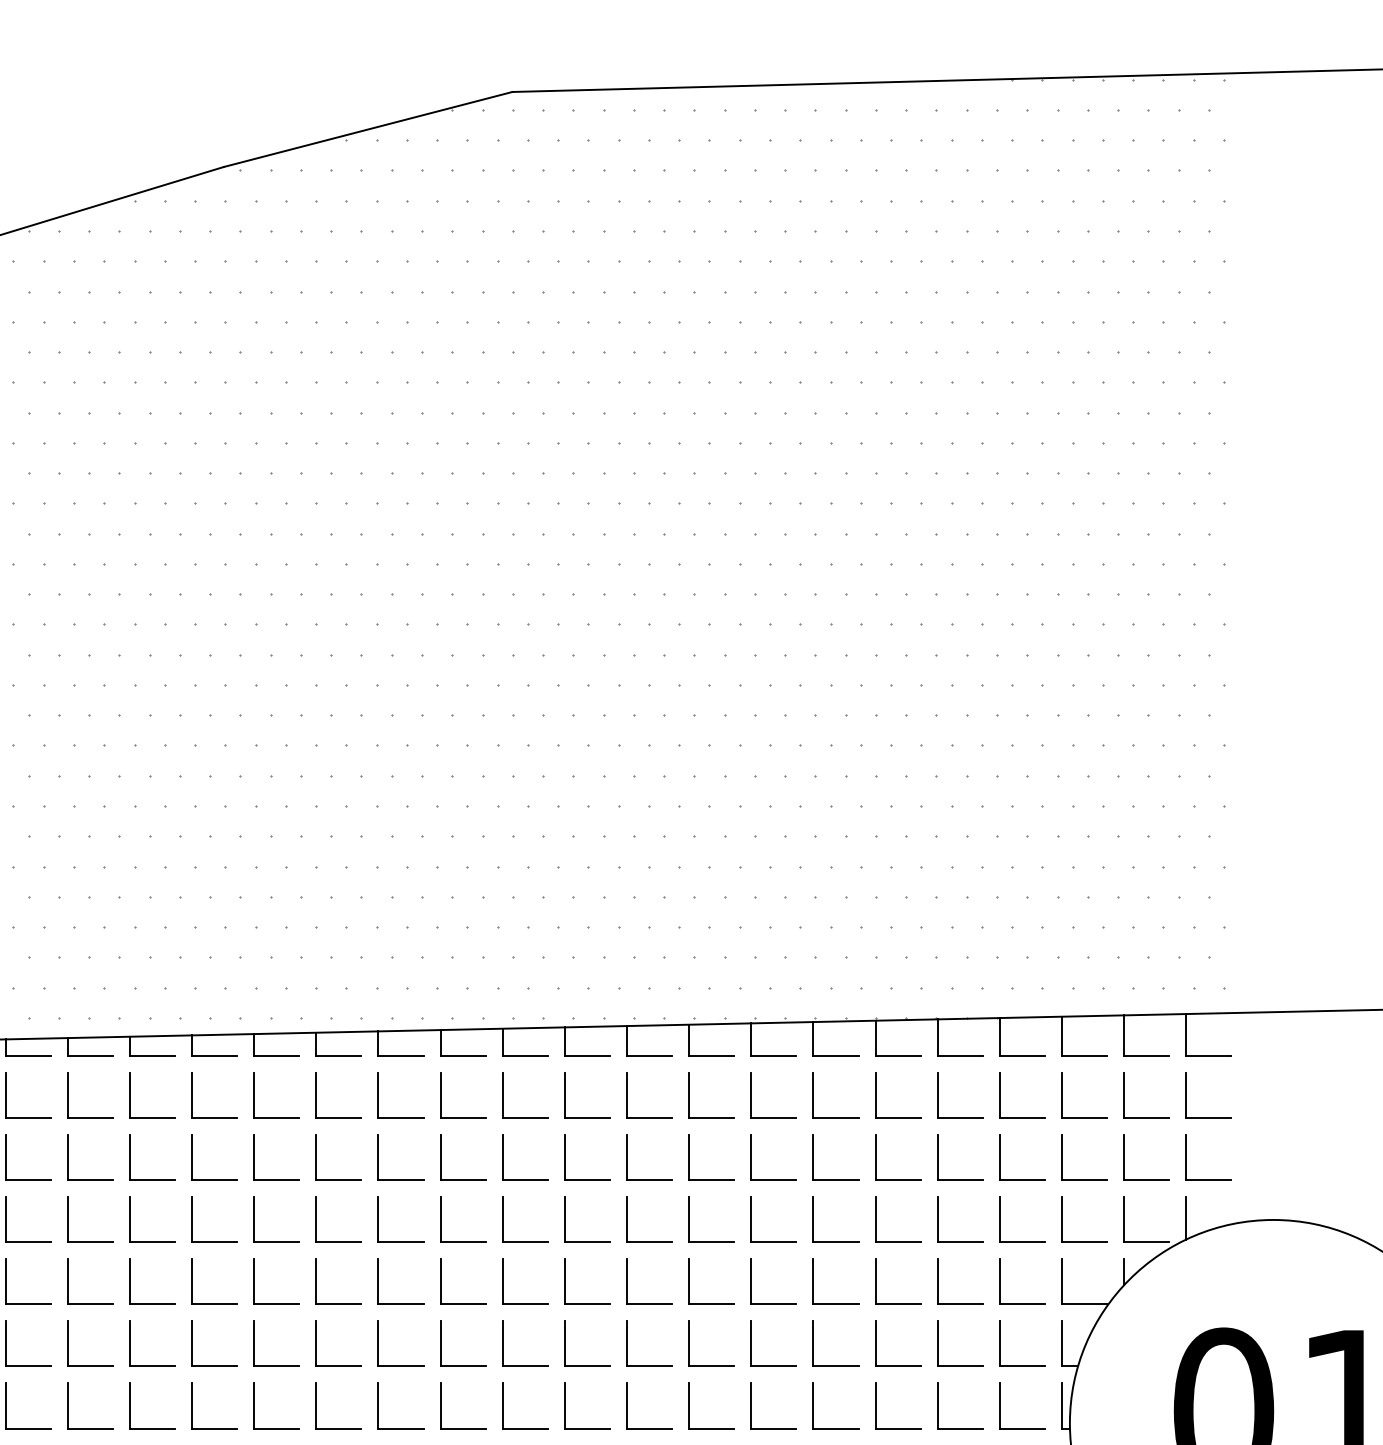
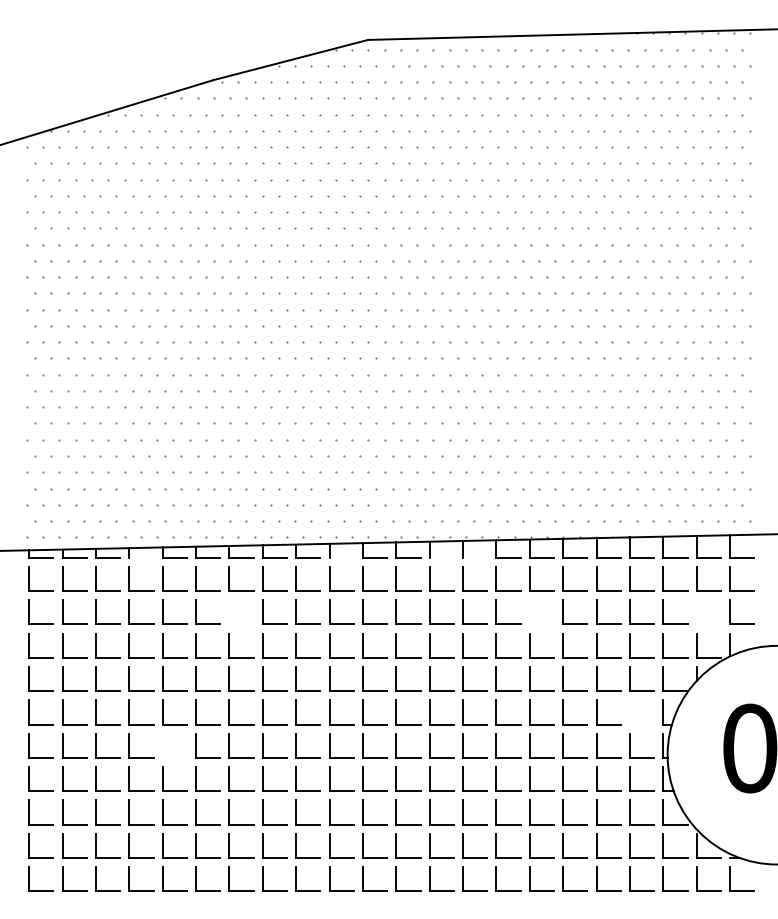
line: (90, 1055) -> (141, 557), removed
line: (462, 1055) -> (341, 557), removed
line: (648, 1055) -> (441, 557), removed
line: (712, 1055) -> (475, 557), removed
part: (254, 1155) -> (229, 611), removed
part: (814, 1155) -> (530, 611), removed
part: (1125, 1155) -> (697, 611), removed
part: (1000, 1344) -> (630, 712), removed
part: (131, 1405) -> (163, 745), removed

